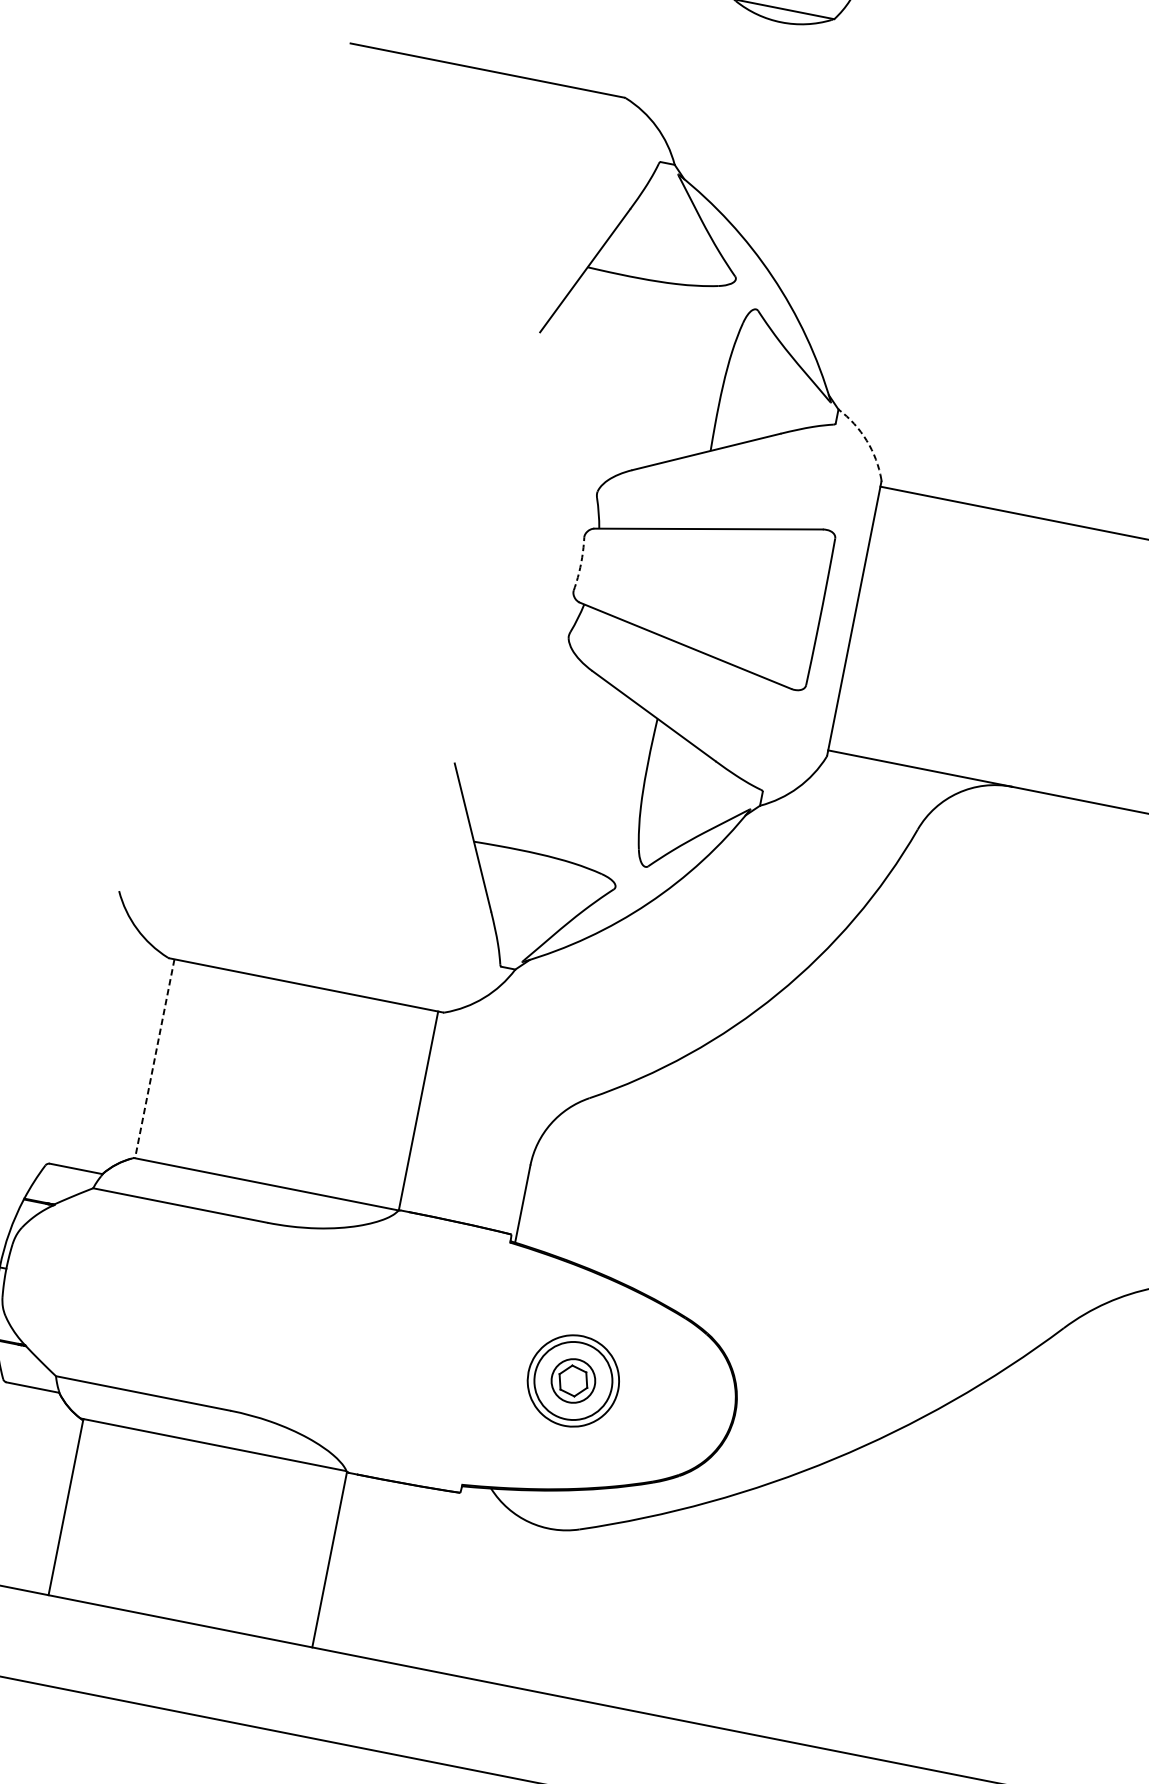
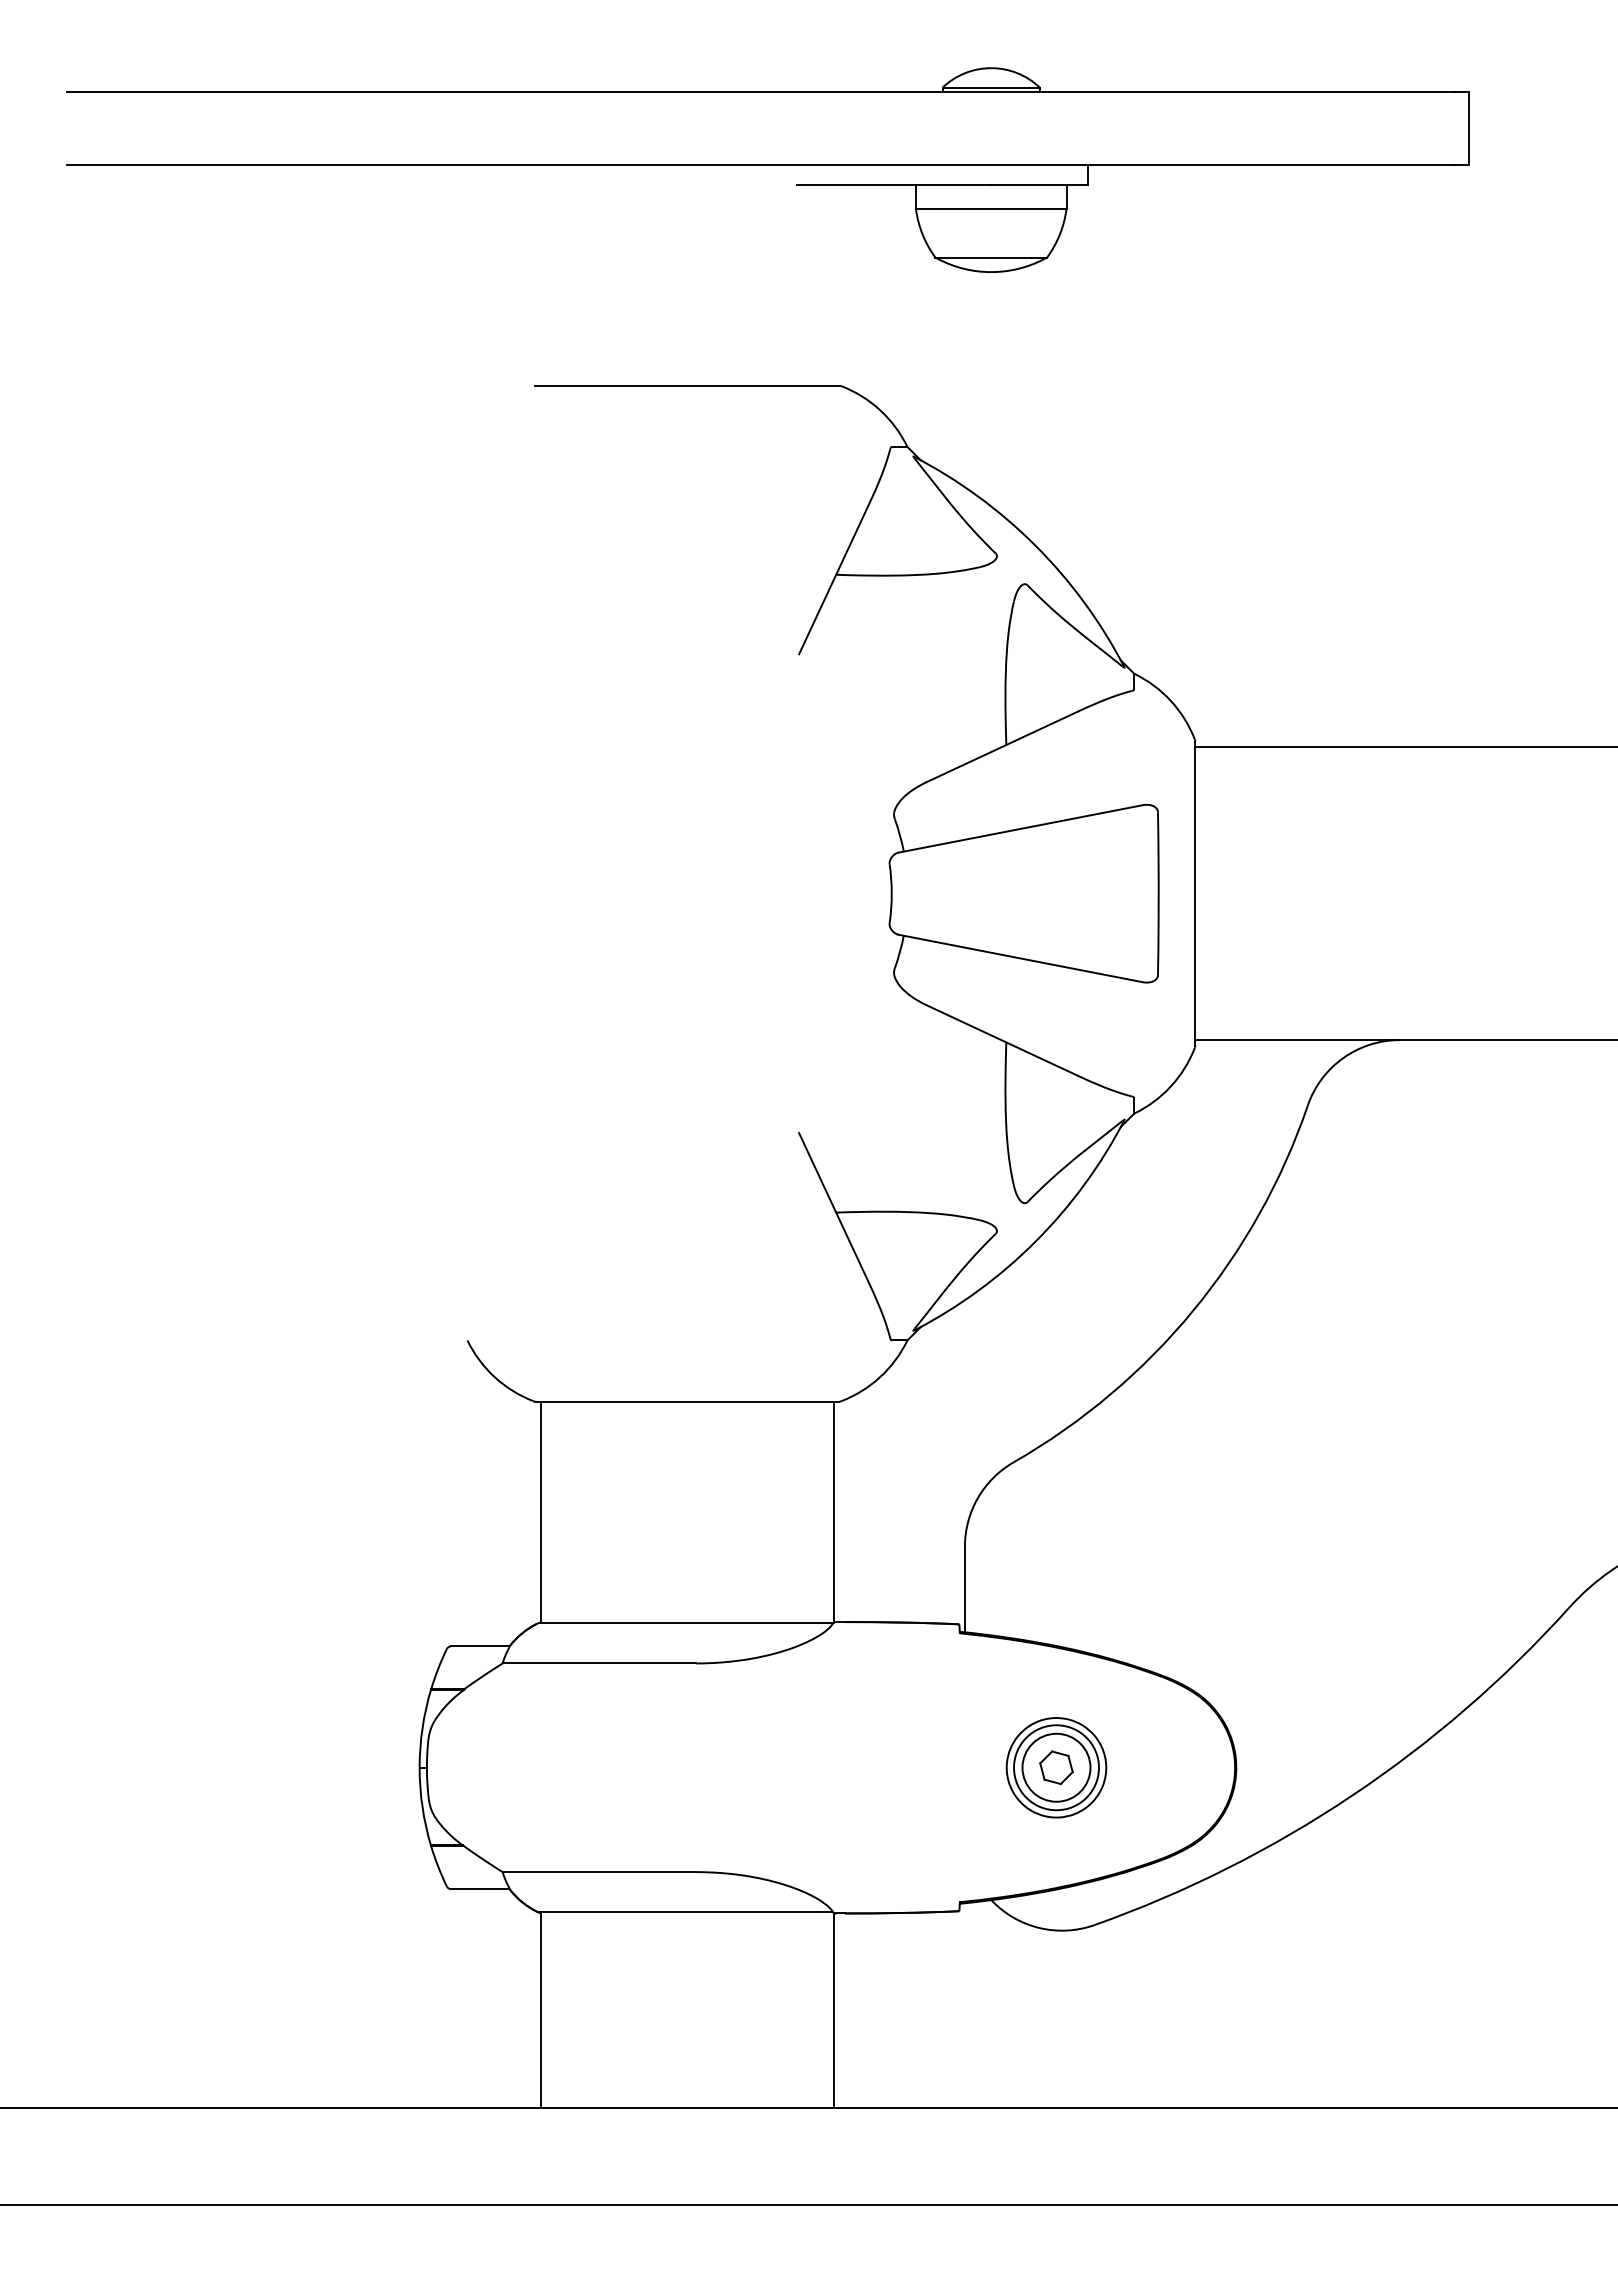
arc: (866, 441) -> (1170, 701), dashed -> solid
arc: (580, 564) -> (891, 893), dashed -> solid
line: (155, 1059) -> (541, 1512), dashed -> solid
circle: (573, 1380) -> (1056, 1767), size x1.43

